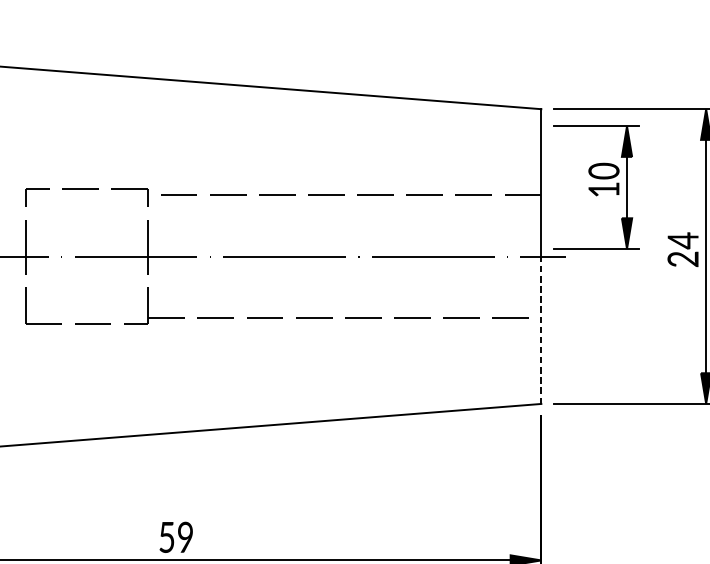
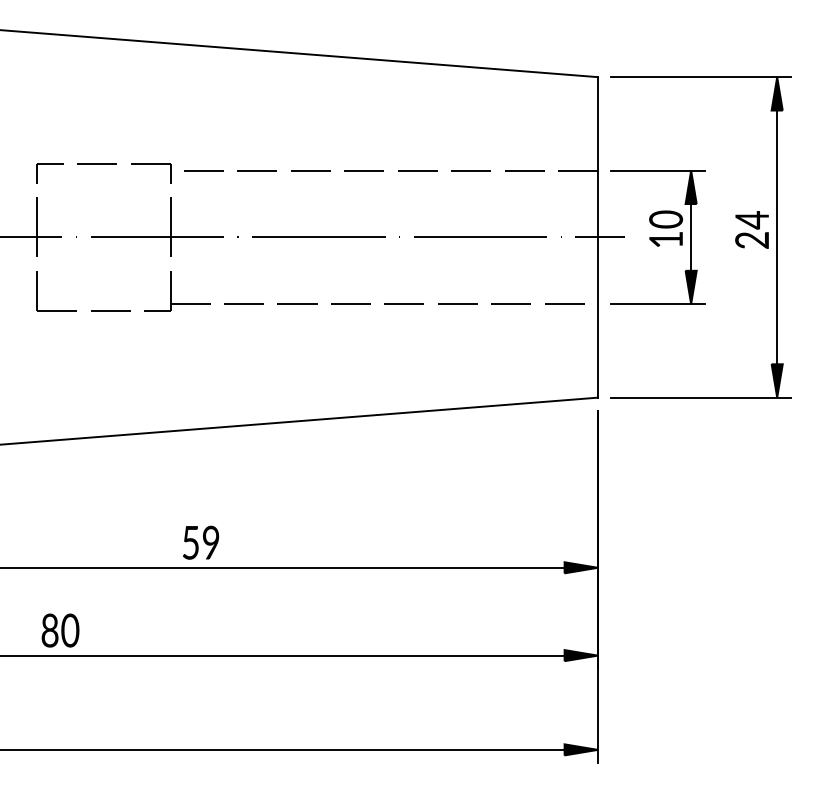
part: (596, 187) -> (657, 237), moved
line: (540, 330) -> (597, 317), dashed -> solid

